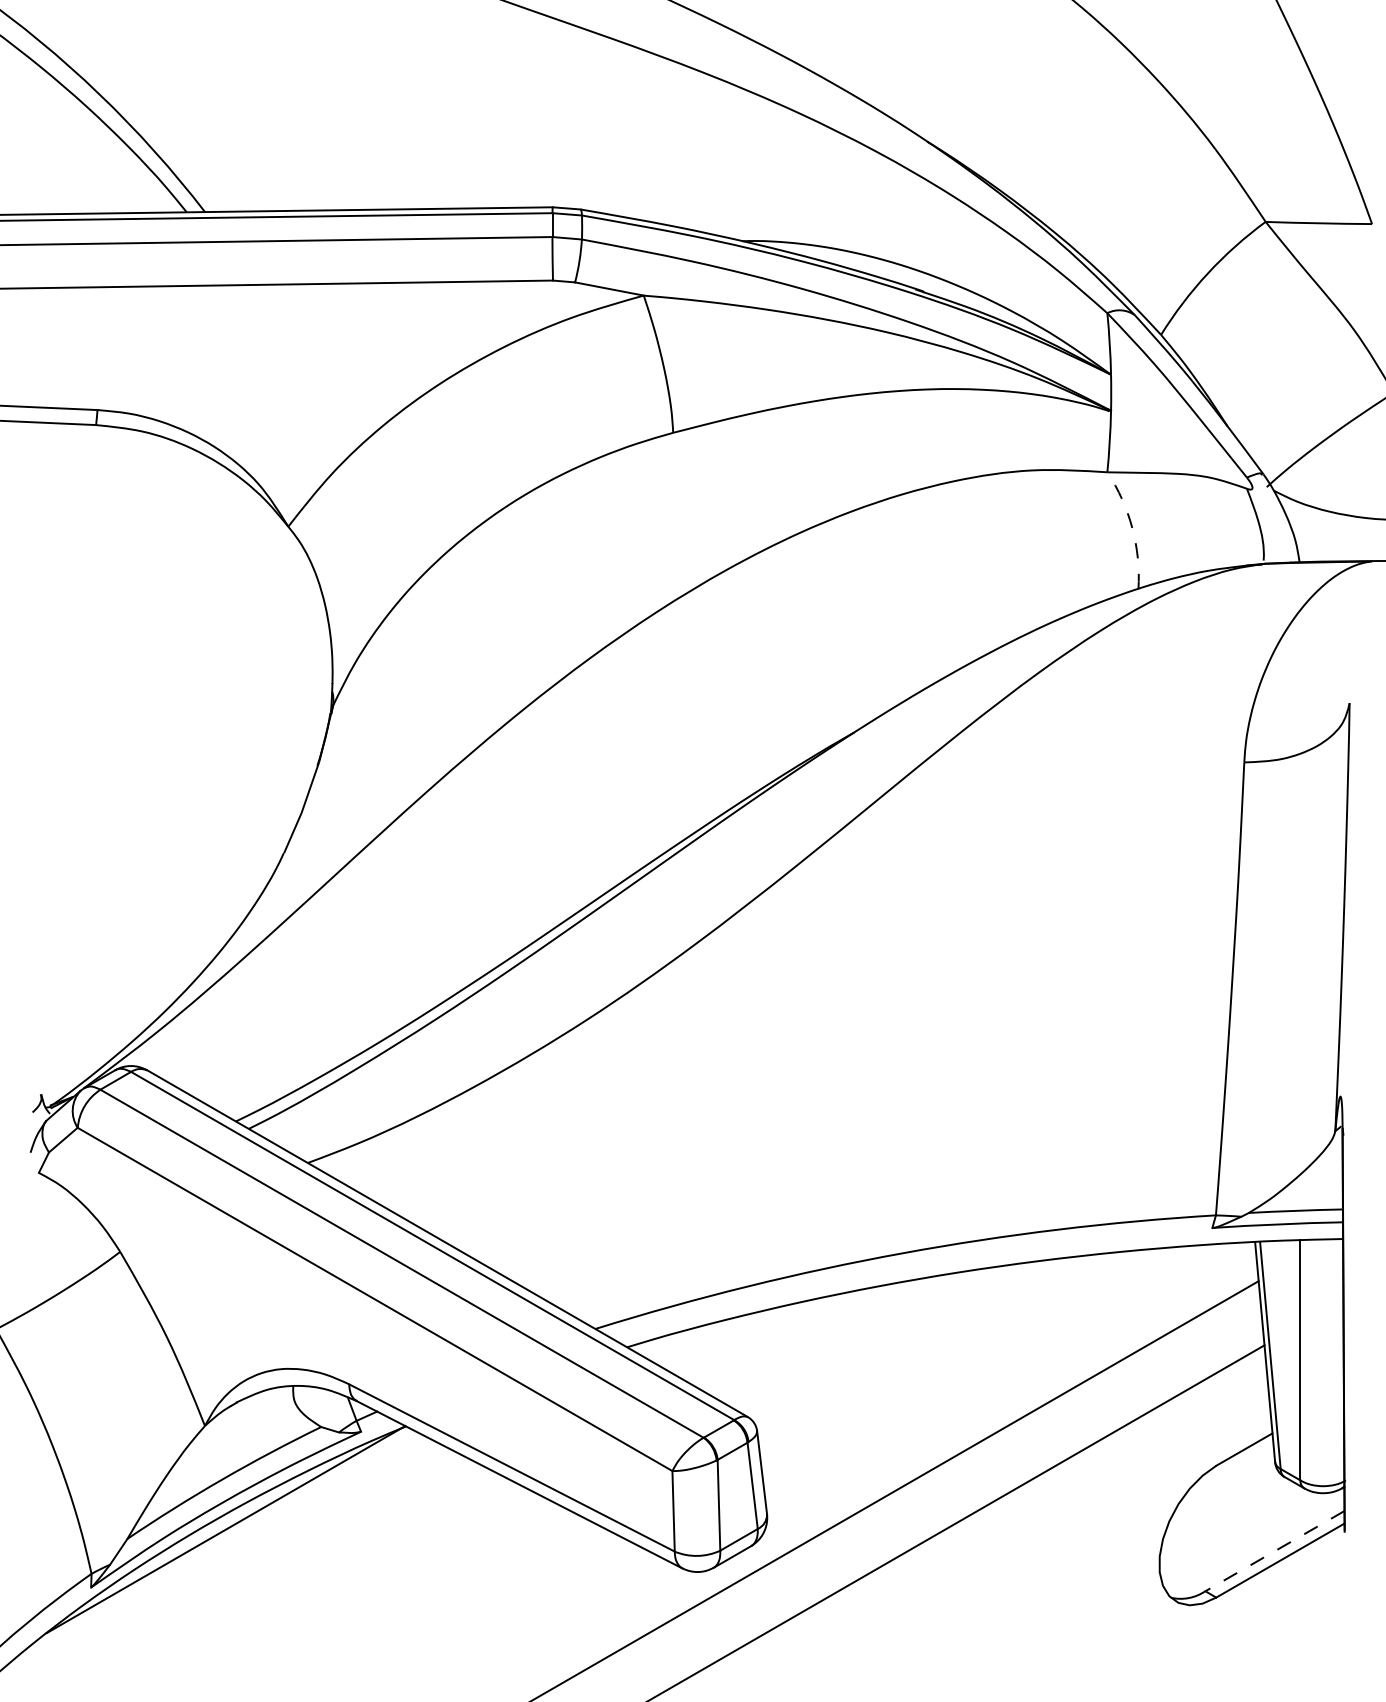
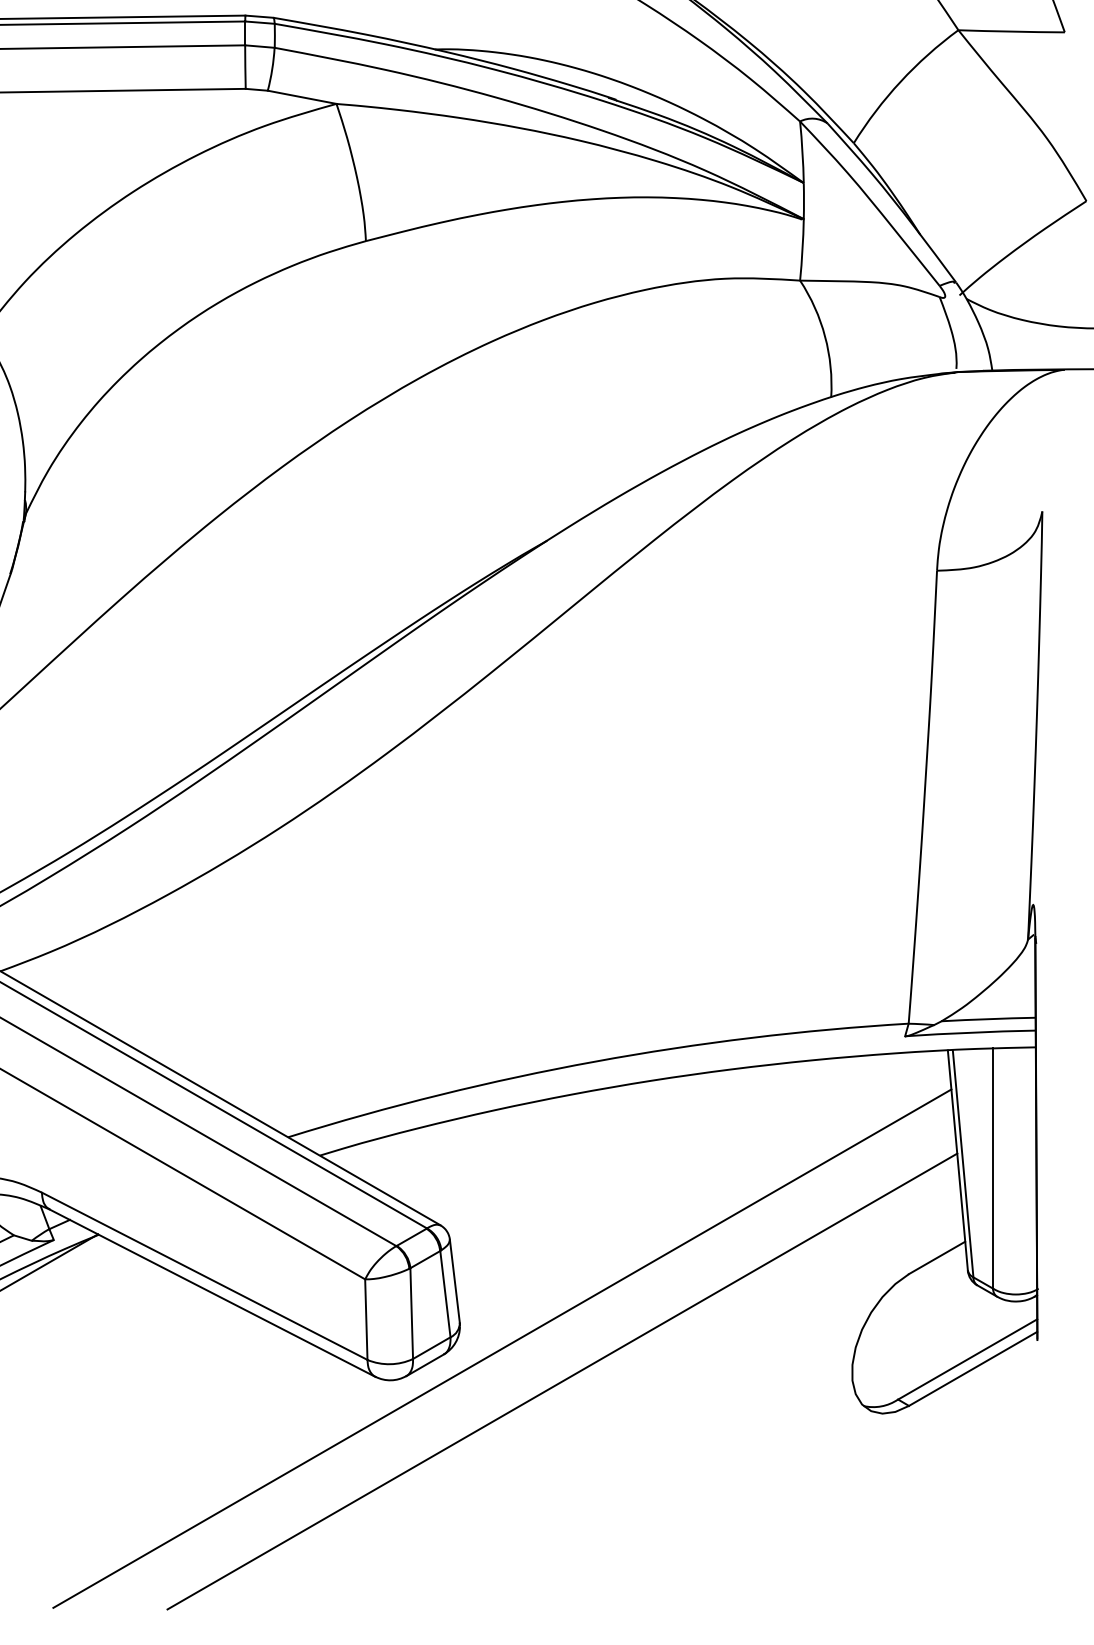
arc: (1132, 528) -> (825, 336), dashed -> solid
line: (1274, 1551) -> (967, 1359), dashed -> solid

